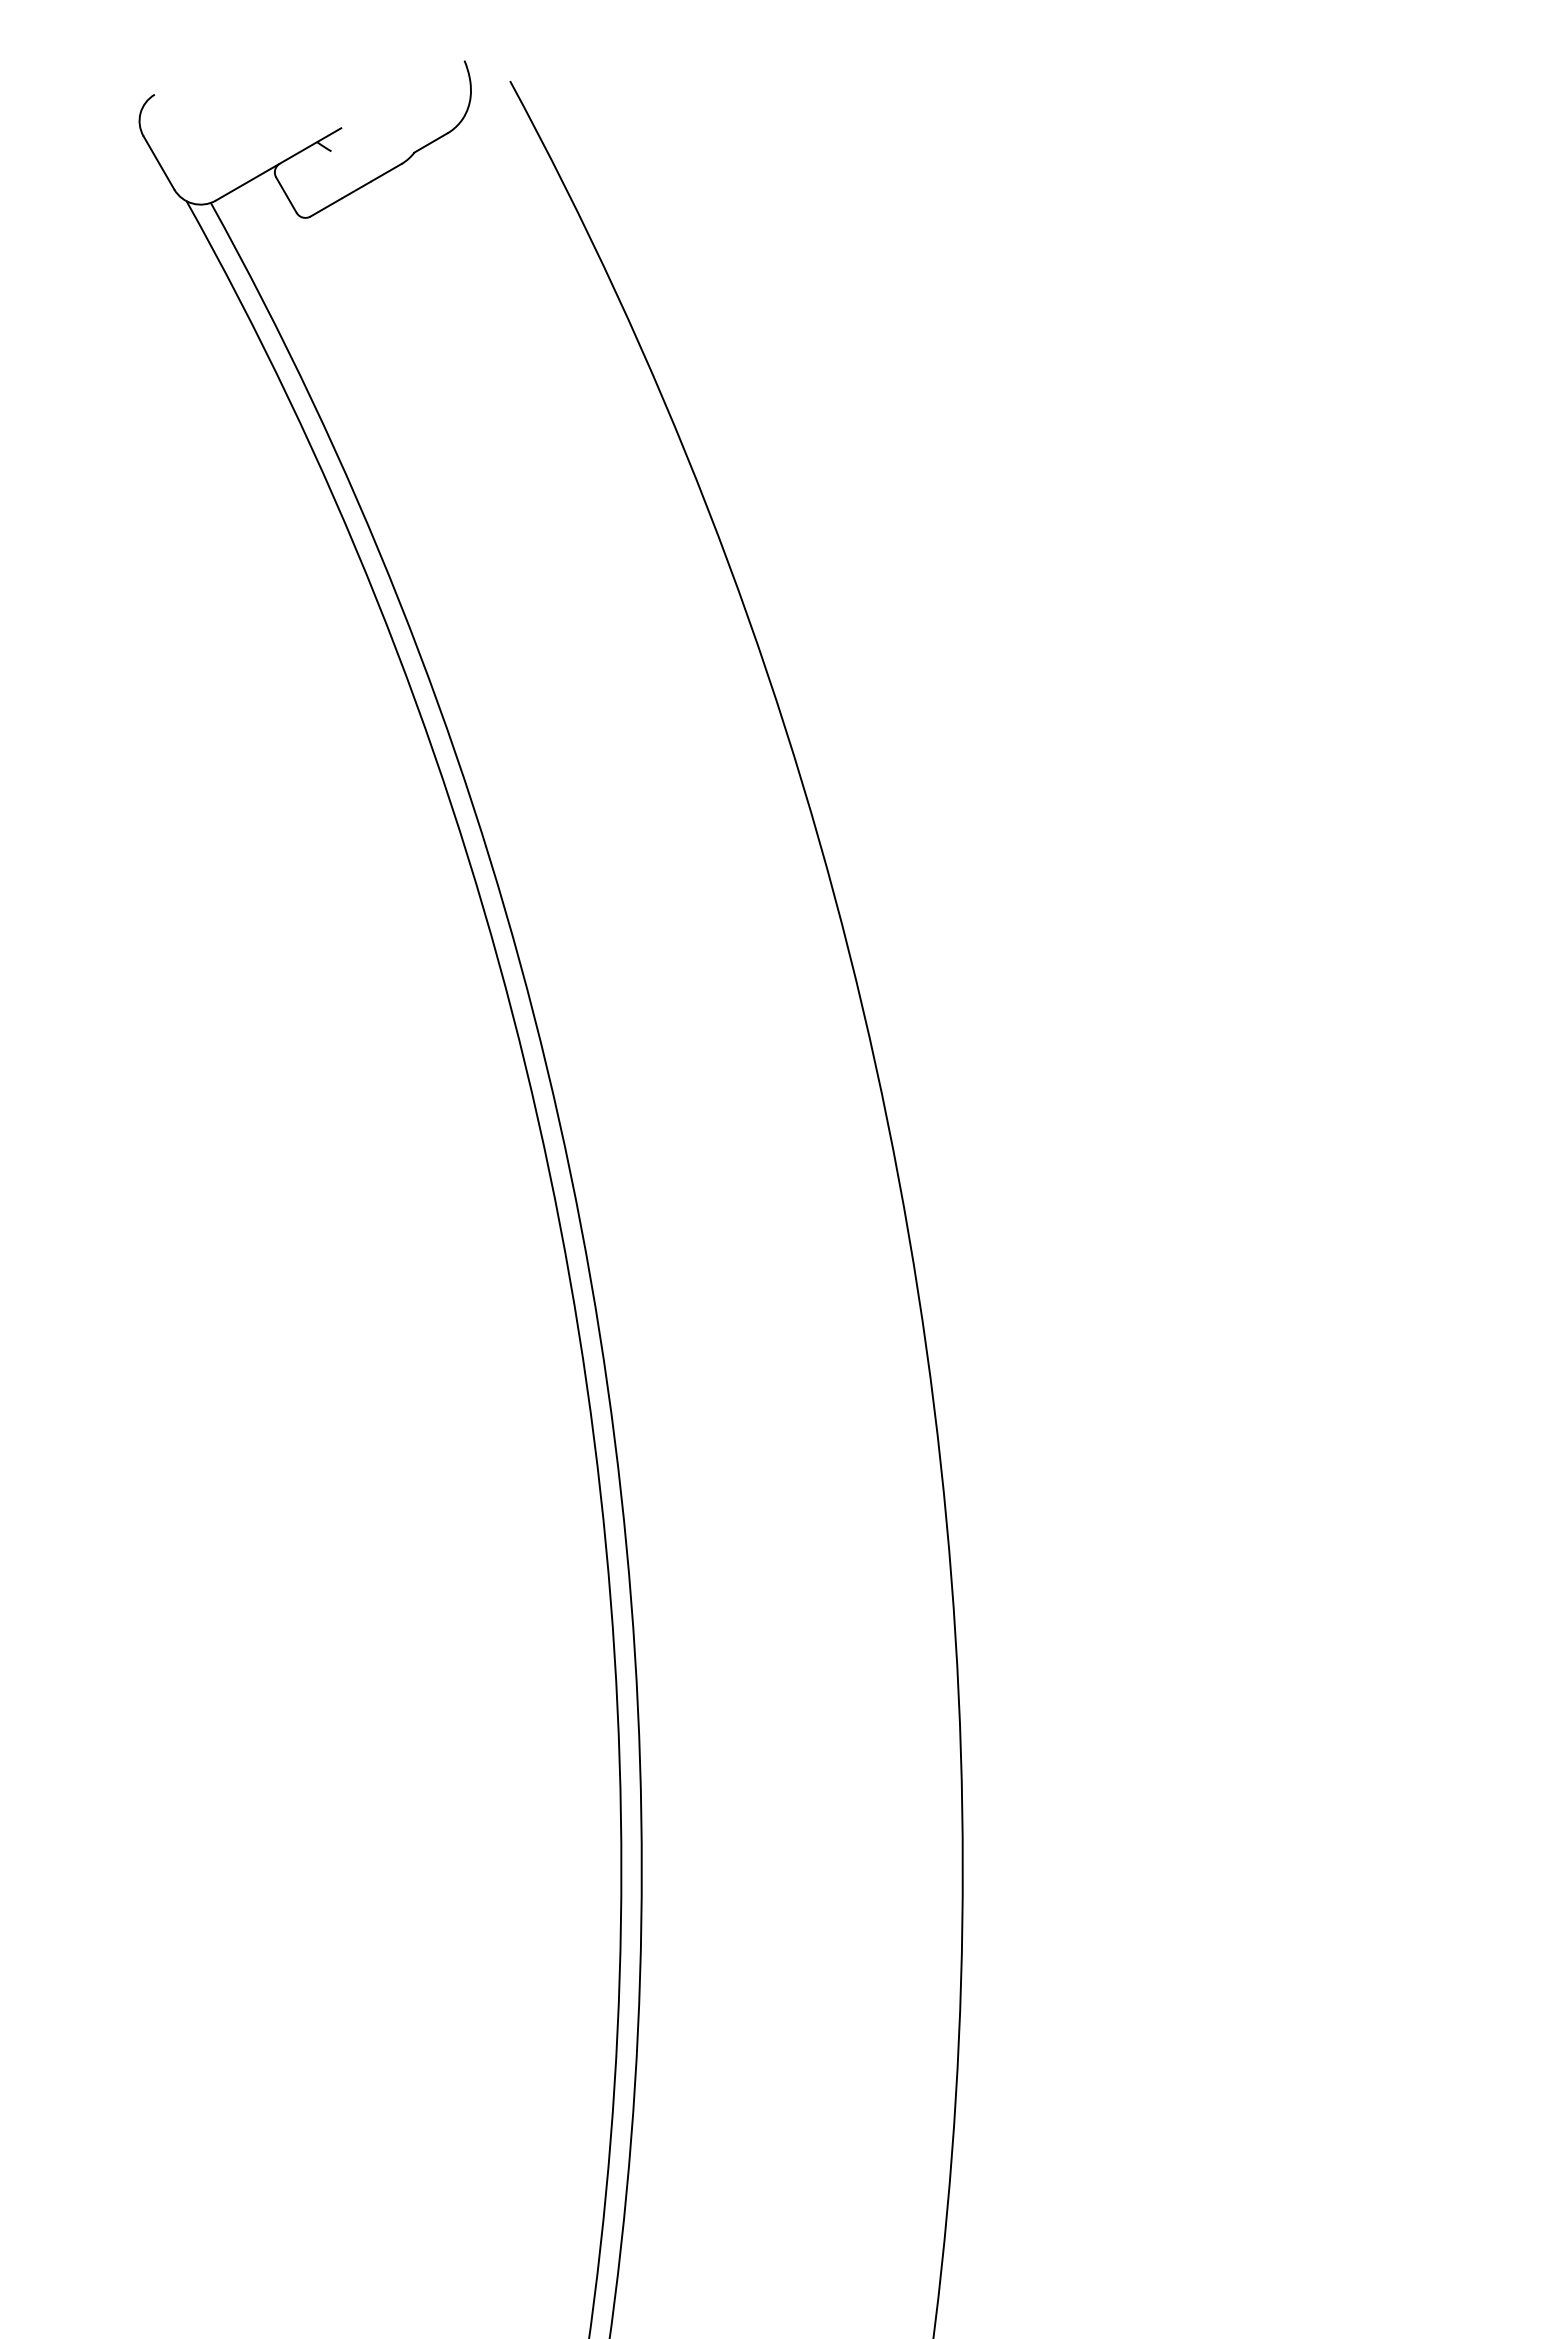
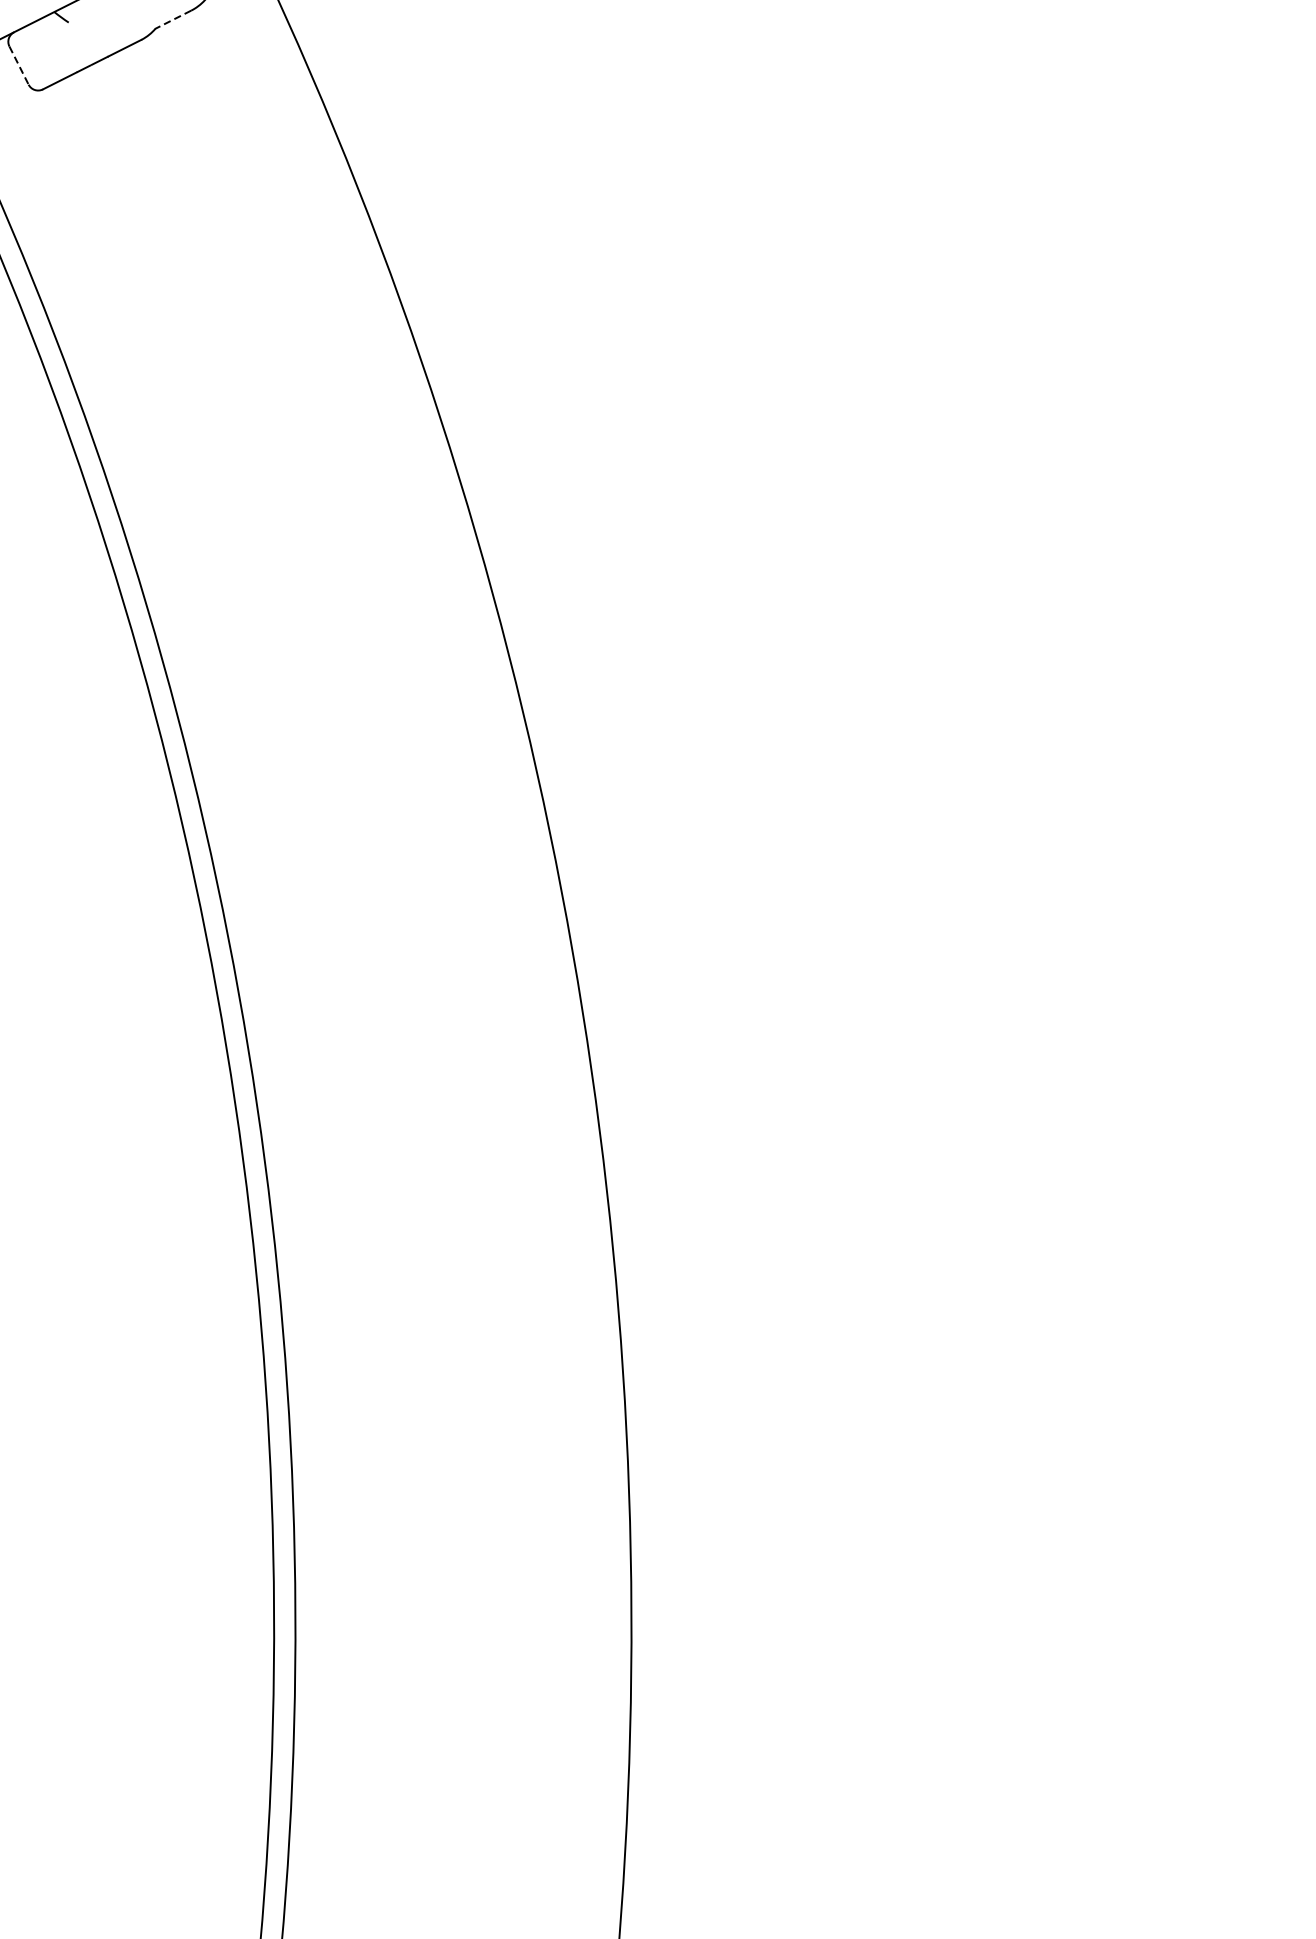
line: (430, 143) -> (172, 20), solid -> dashed
line: (286, 195) -> (19, 65), solid -> dashed

